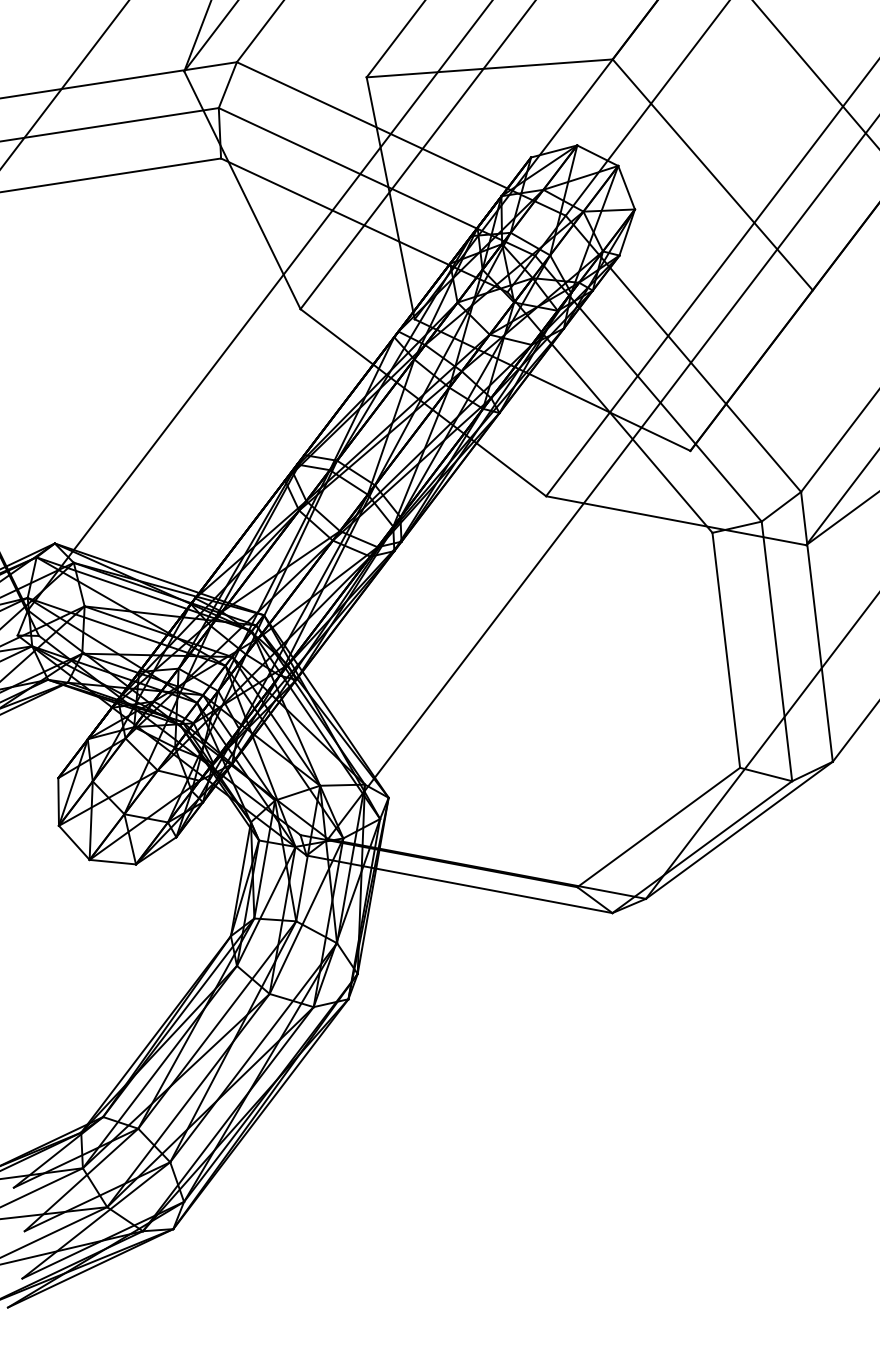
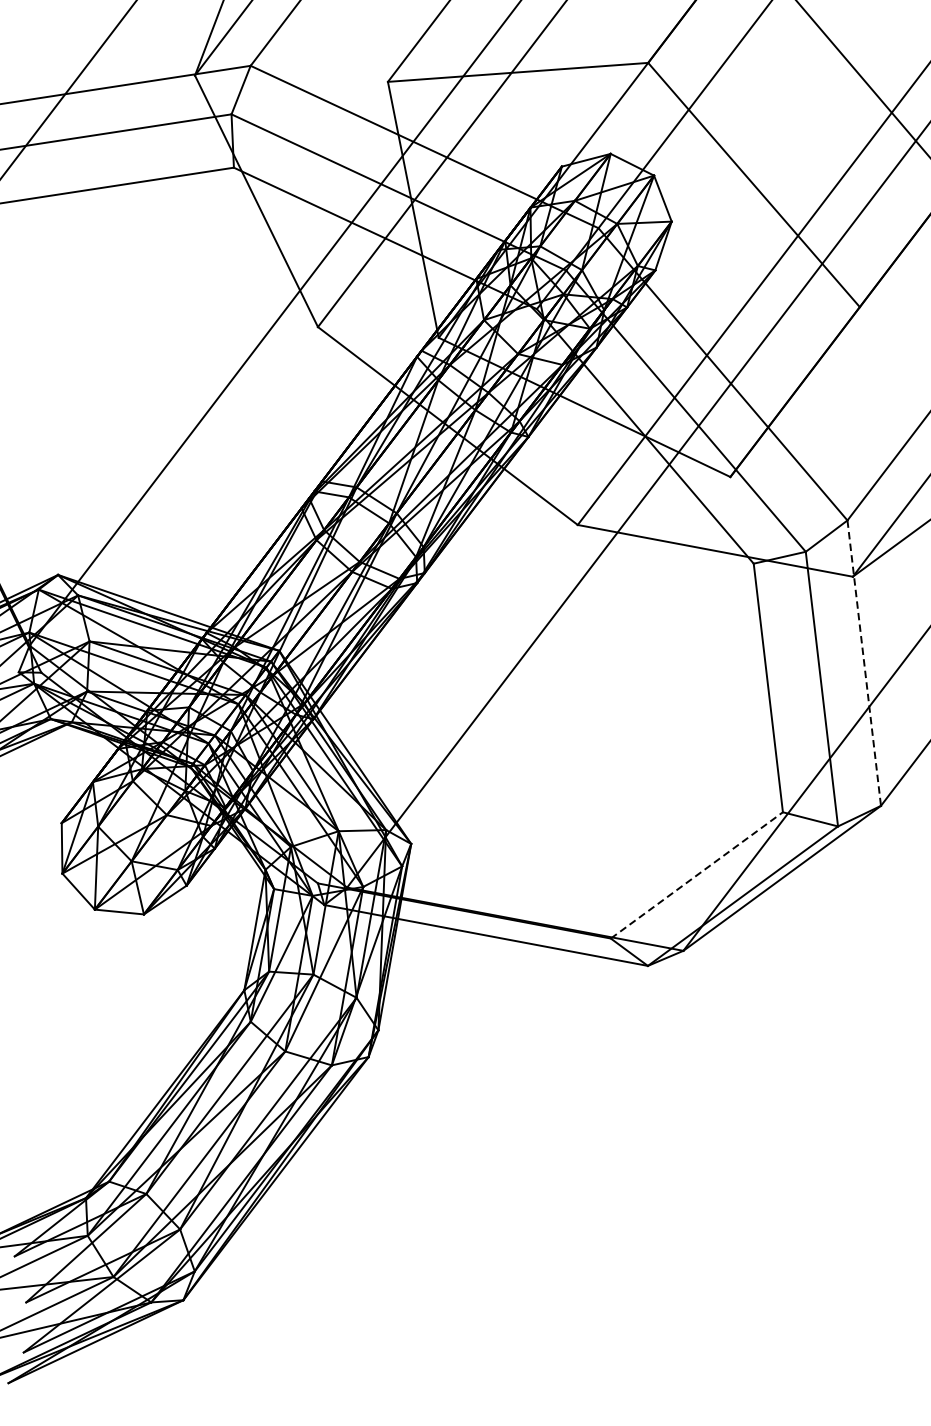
line: (816, 626) -> (863, 662), solid -> dashed
line: (658, 827) -> (696, 875), solid -> dashed

